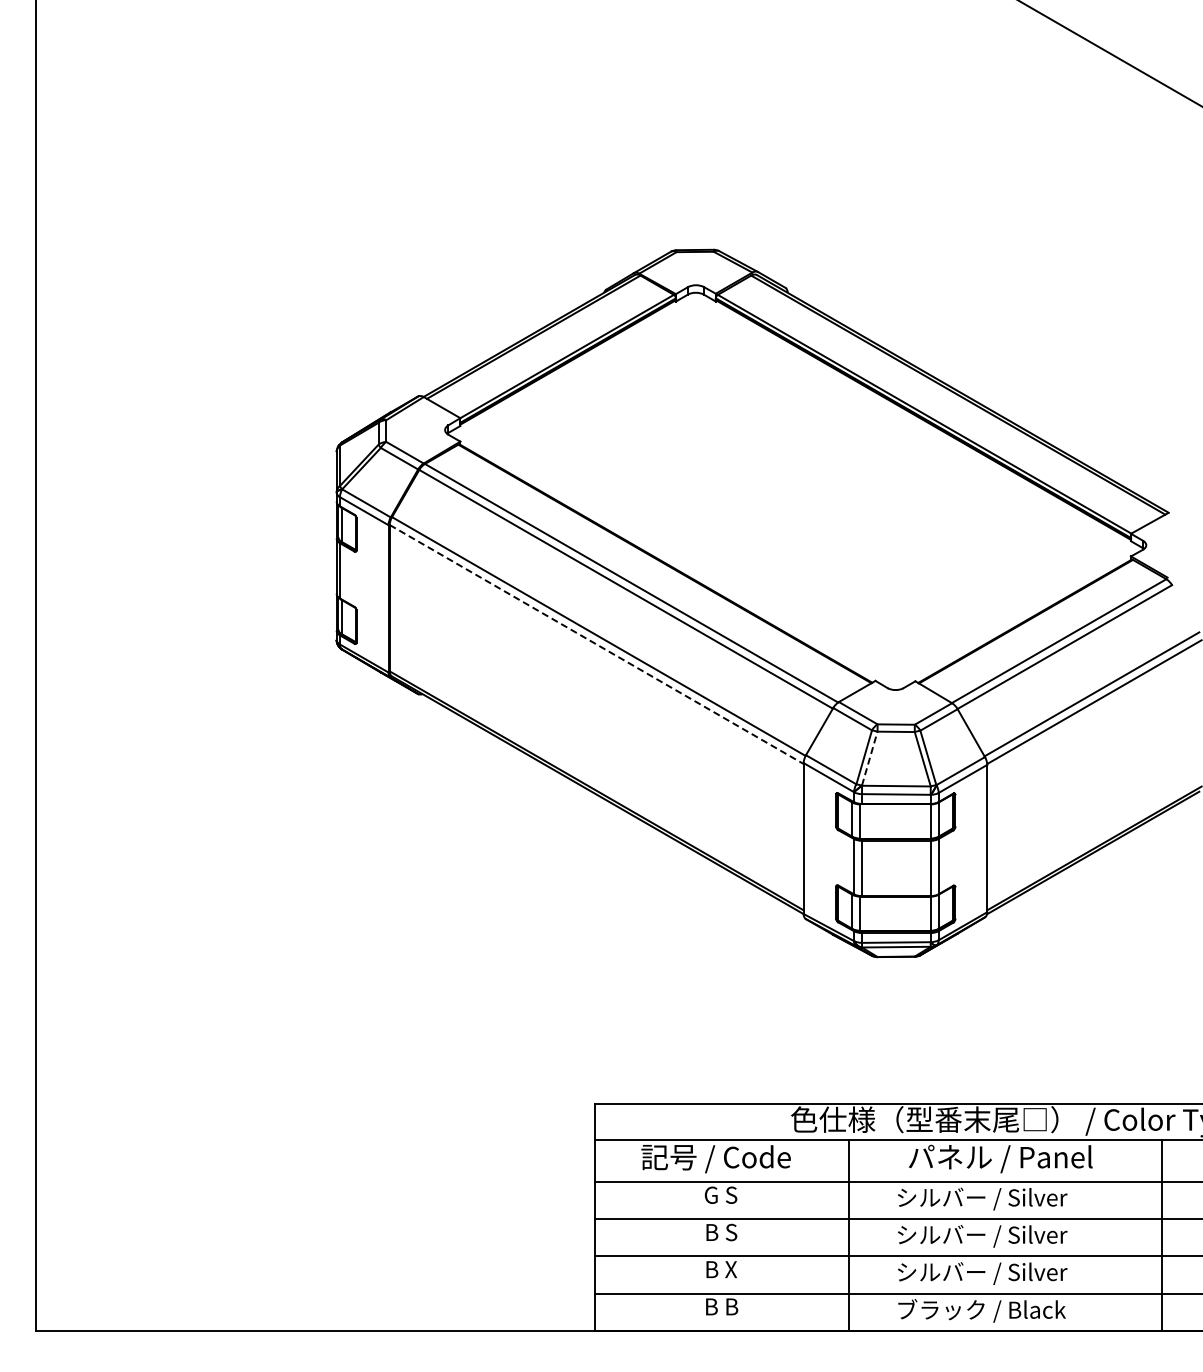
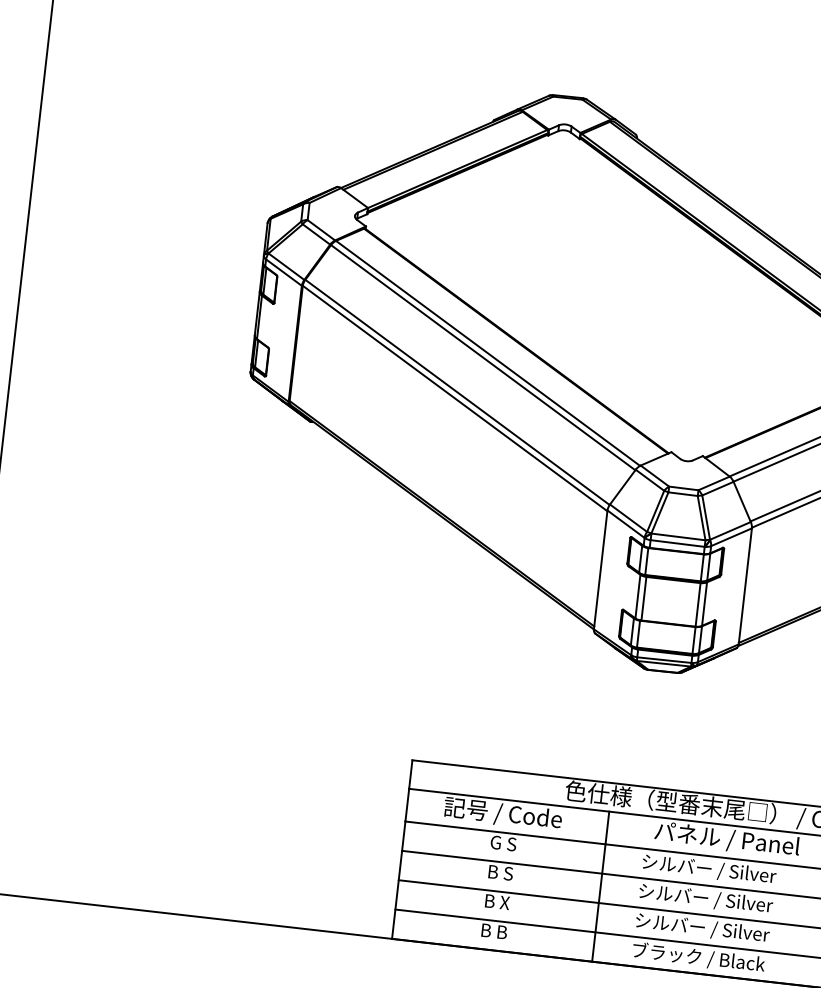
line: (596, 644) -> (454, 398), dashed -> solid
line: (869, 758) -> (659, 512), dashed -> solid

